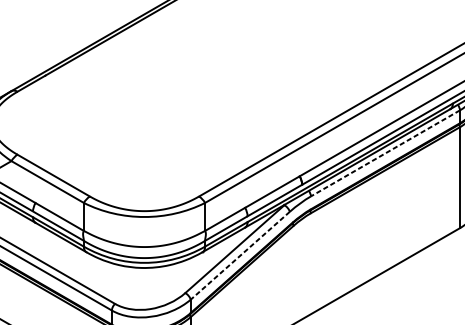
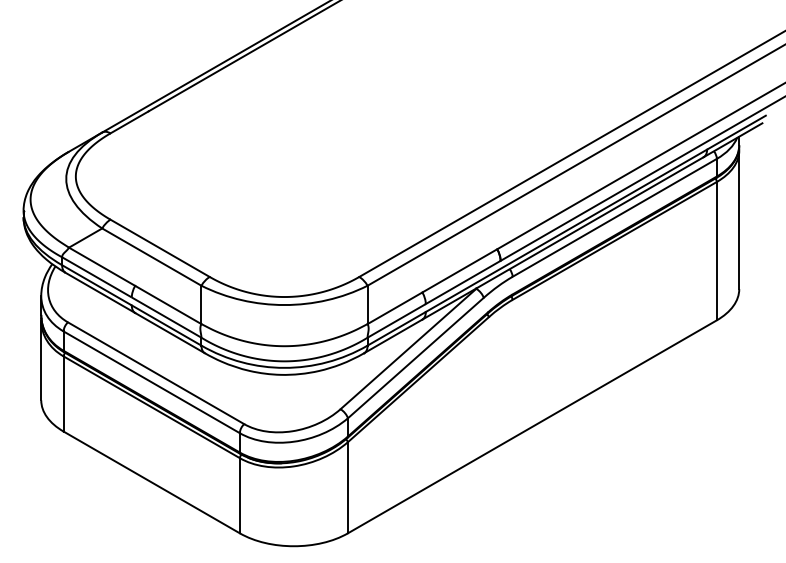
line: (385, 153) -> (614, 217), dashed -> solid
line: (240, 256) -> (415, 358), dashed -> solid

